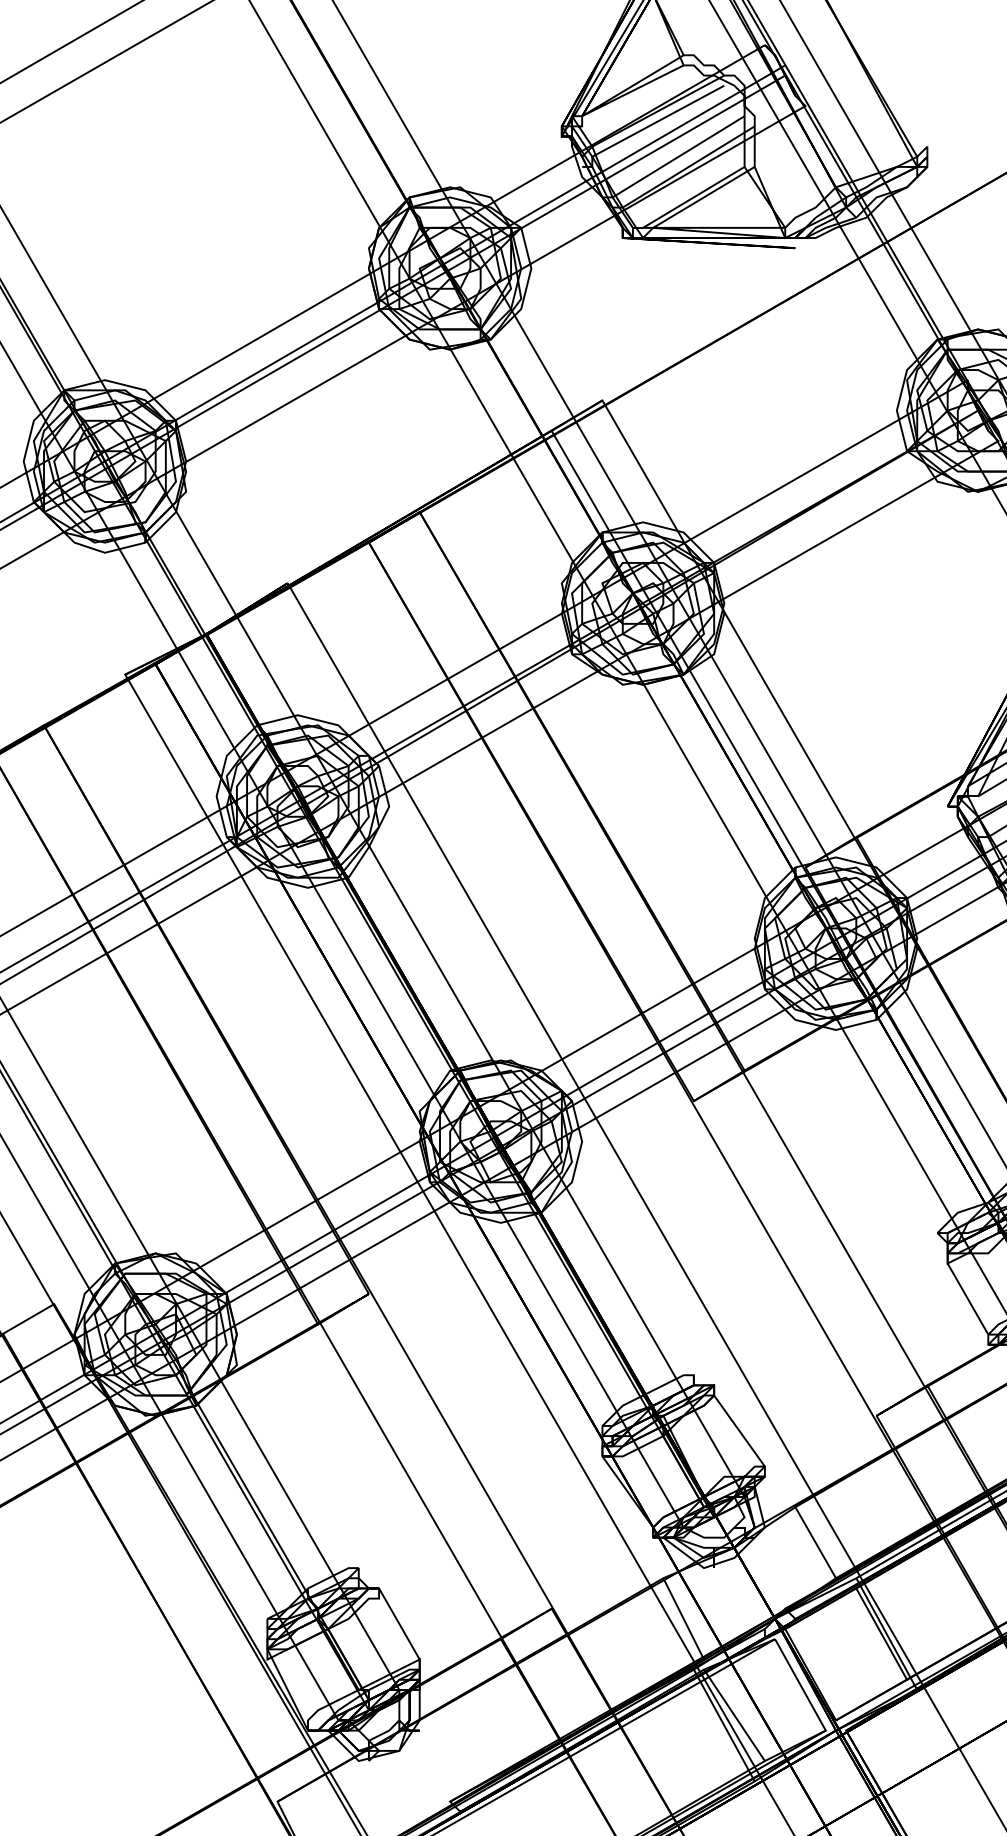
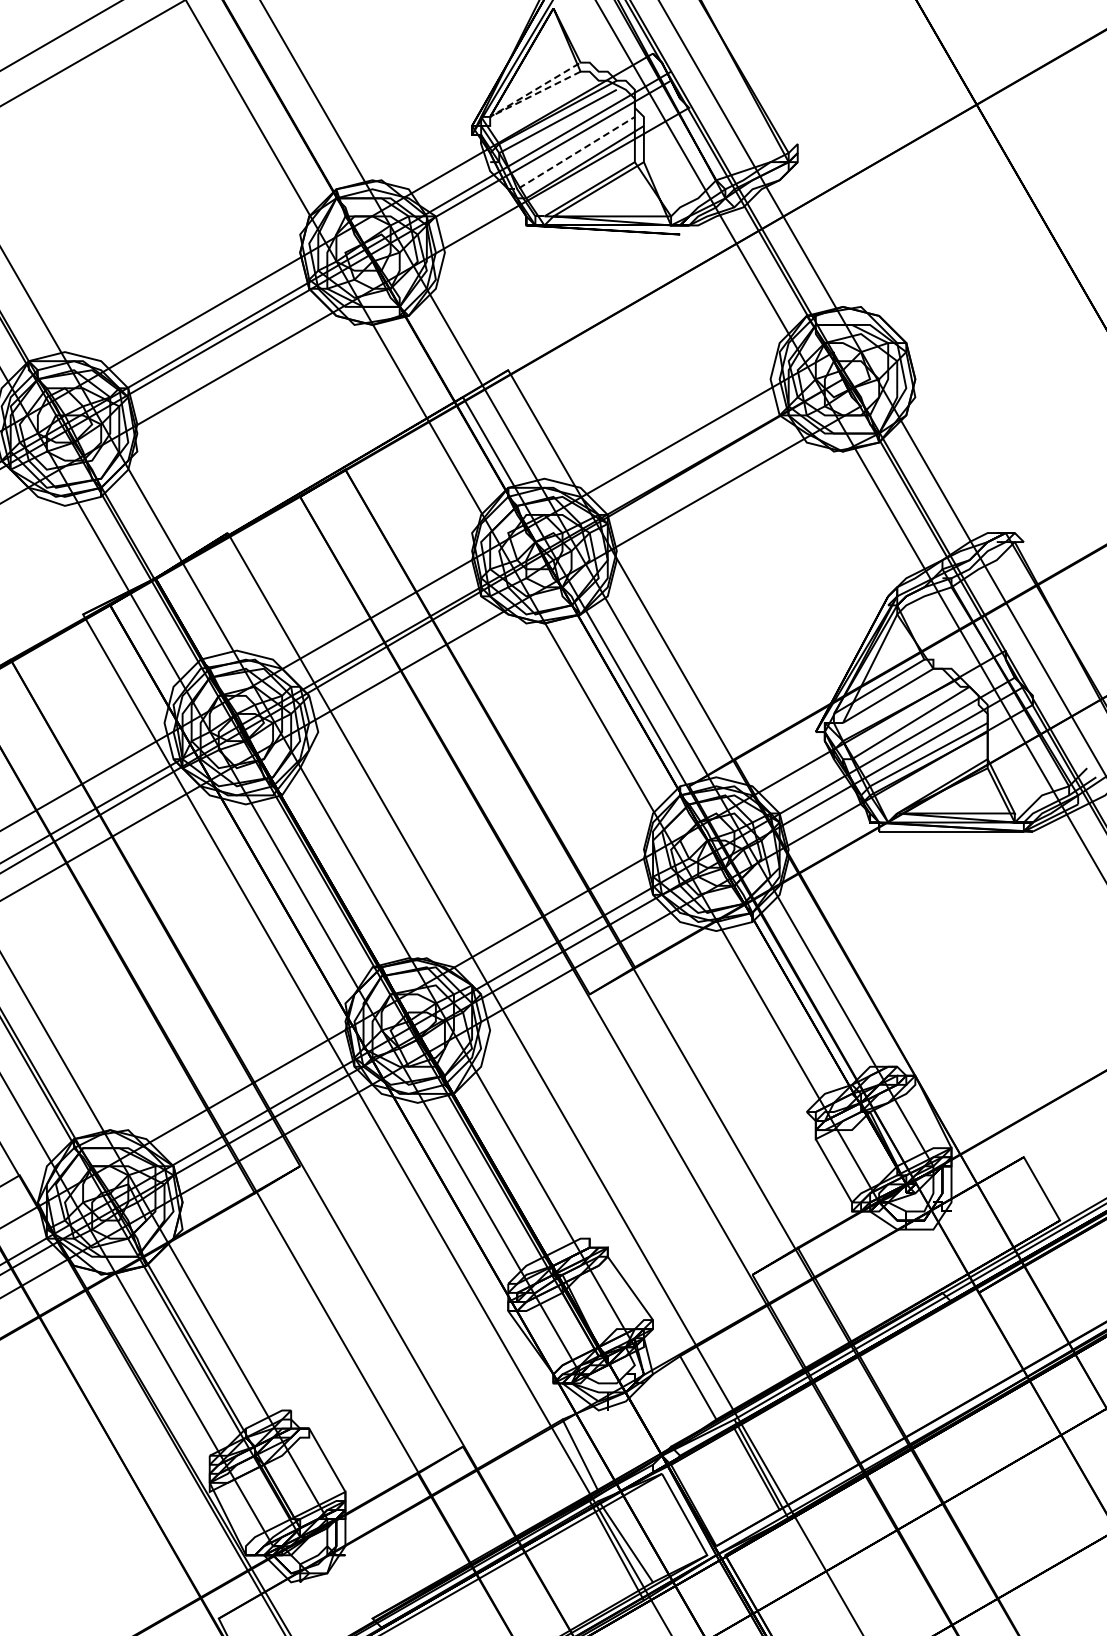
line: (583, 114) -> (491, 115), solid -> dashed
line: (673, 159) -> (571, 155), solid -> dashed

